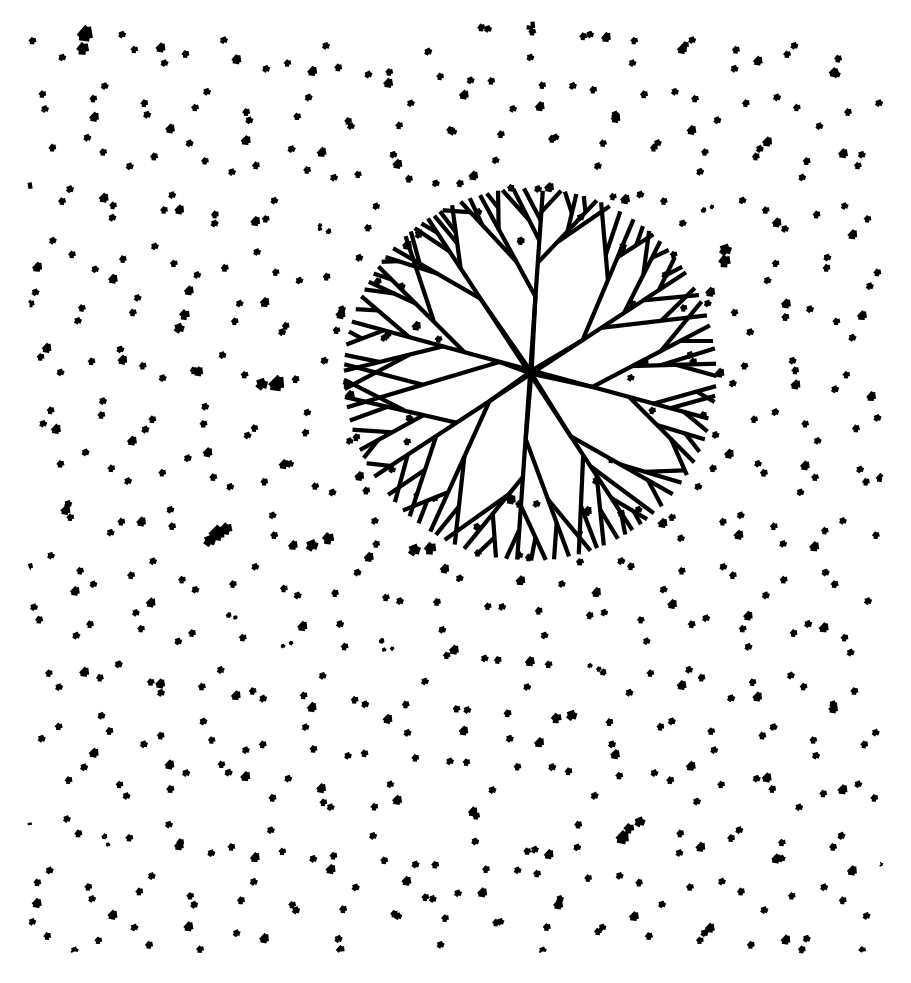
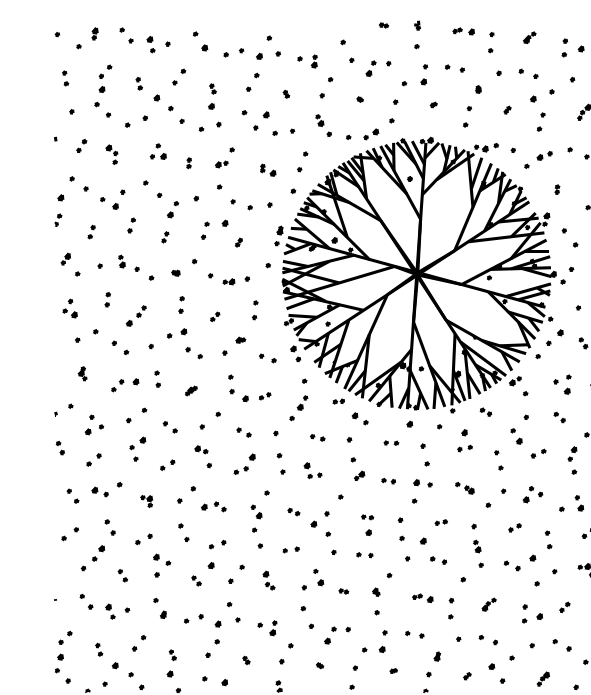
part: (84, 39) -> (95, 33), size x0.62
part: (707, 208) -> (544, 155), size x1.67
part: (324, 228) -> (268, 170), size x1.67
part: (724, 255) -> (557, 189), size x0.62
part: (181, 321) -> (165, 237), size x0.71
part: (269, 382) -> (228, 281), size x0.62
part: (217, 533) -> (191, 390), size x0.62
part: (319, 541) -> (264, 396), size x0.62
part: (421, 548) -> (338, 401), size x0.62
part: (231, 615) -> (201, 449), size x1.67
part: (286, 644) -> (240, 470), size x1.67
part: (386, 644) -> (313, 470), size x1.67
part: (596, 669) -> (464, 488), size x1.43
part: (563, 716) -> (440, 522), size x0.71
part: (224, 768) -> (196, 580), moved
part: (629, 830) -> (488, 604), size x0.71
part: (105, 839) -> (110, 611), size x1.67
part: (538, 852) -> (422, 598), moved
part: (428, 897) -> (343, 591), moved

